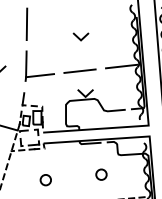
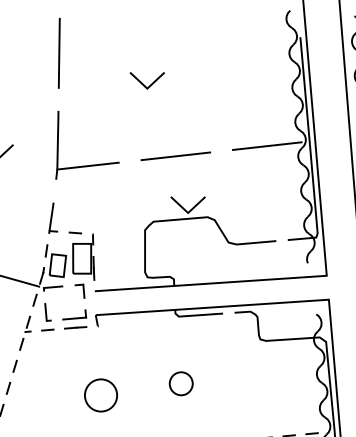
line: (79, 37) -> (143, 82), moved
circle: (101, 174) -> (181, 383), moved
circle: (45, 180) -> (99, 396), size x1.4

